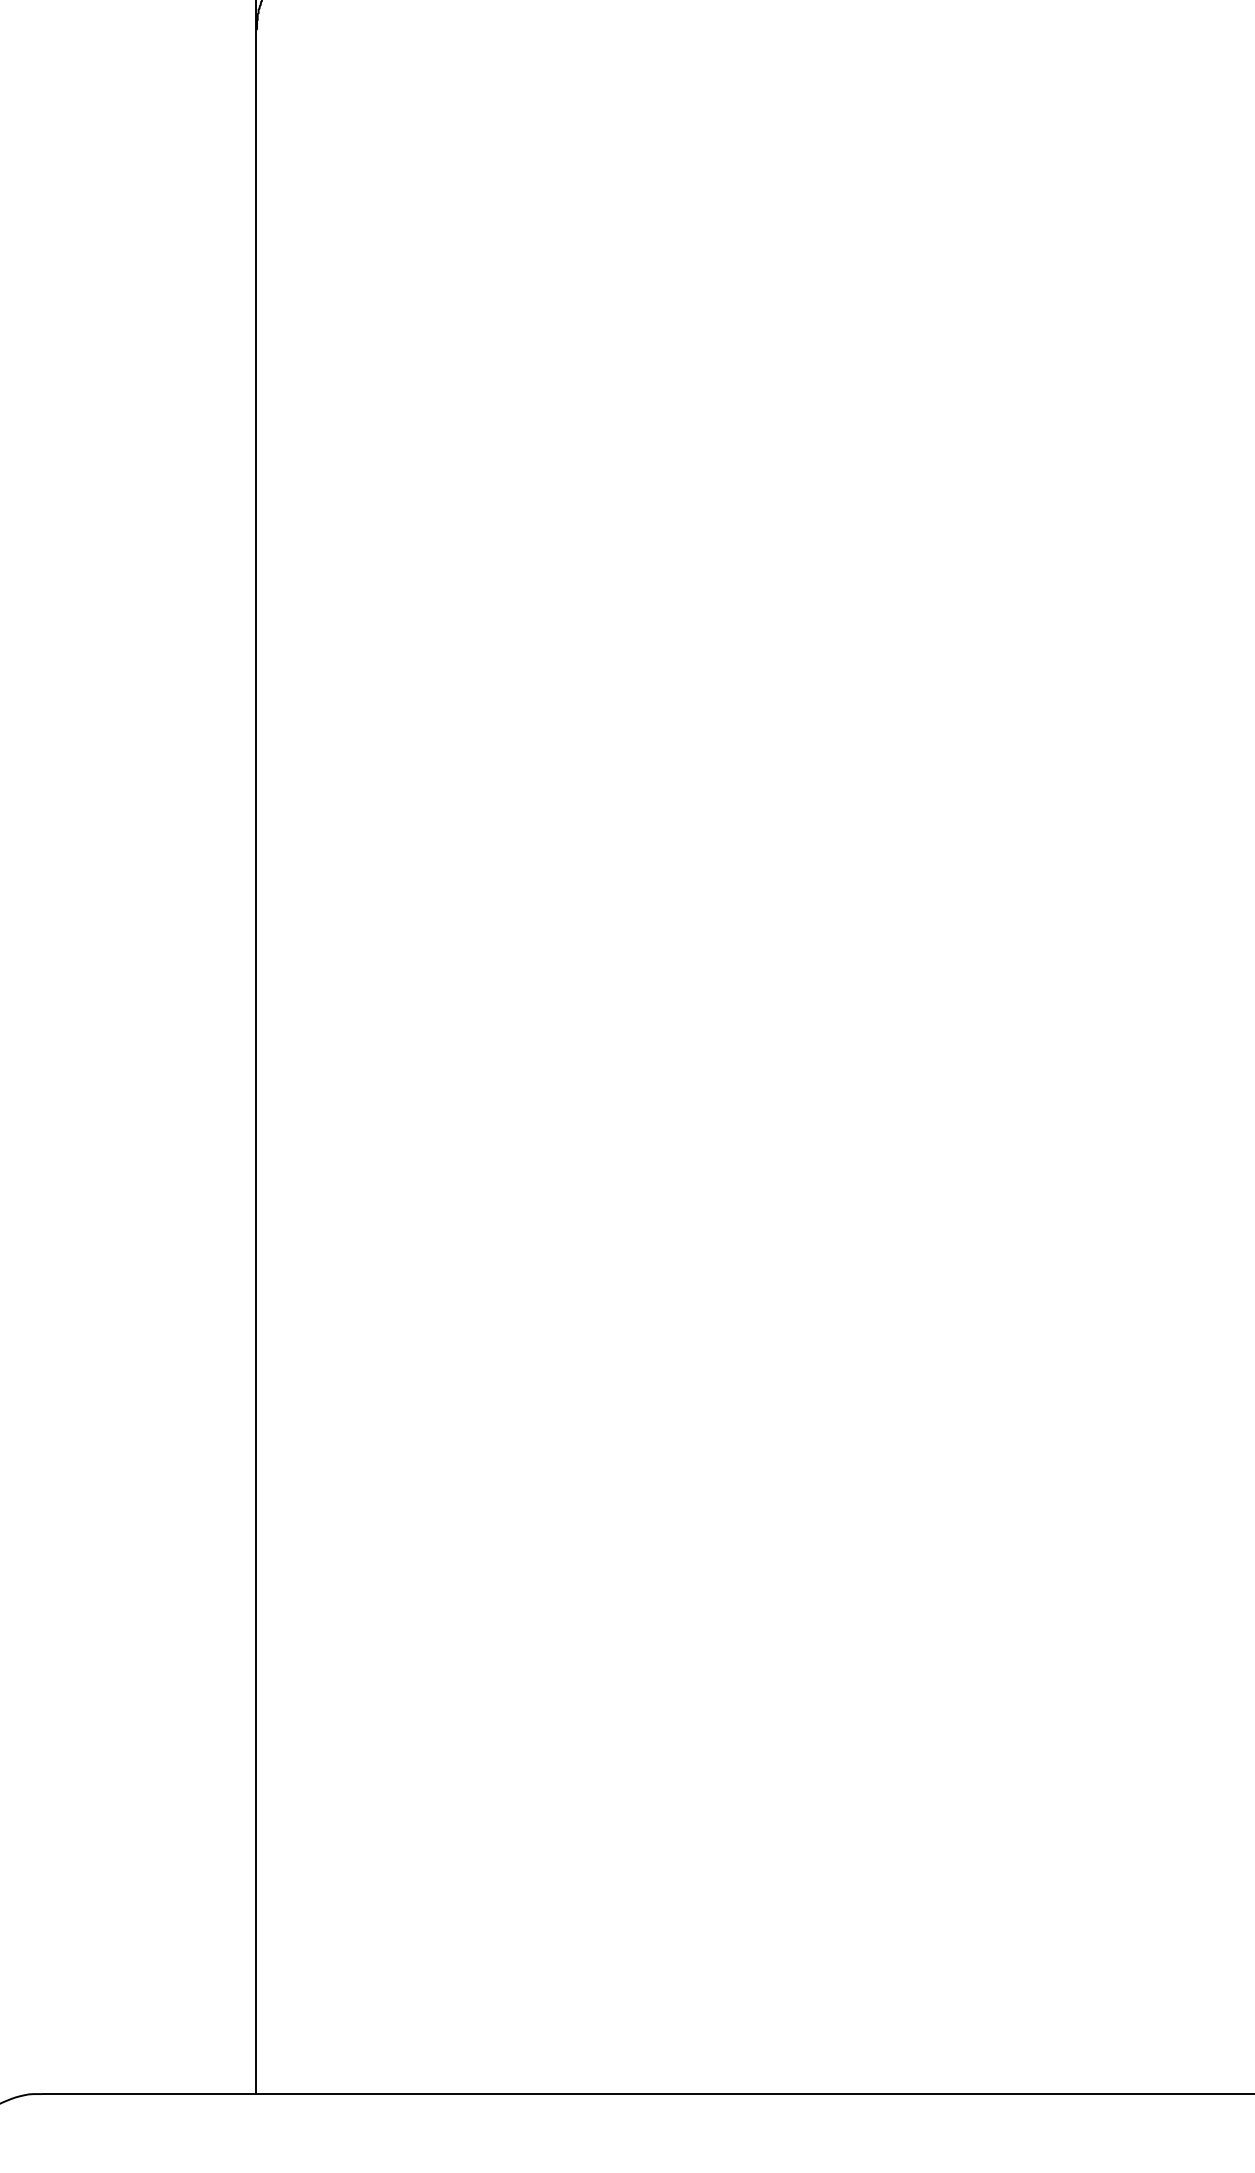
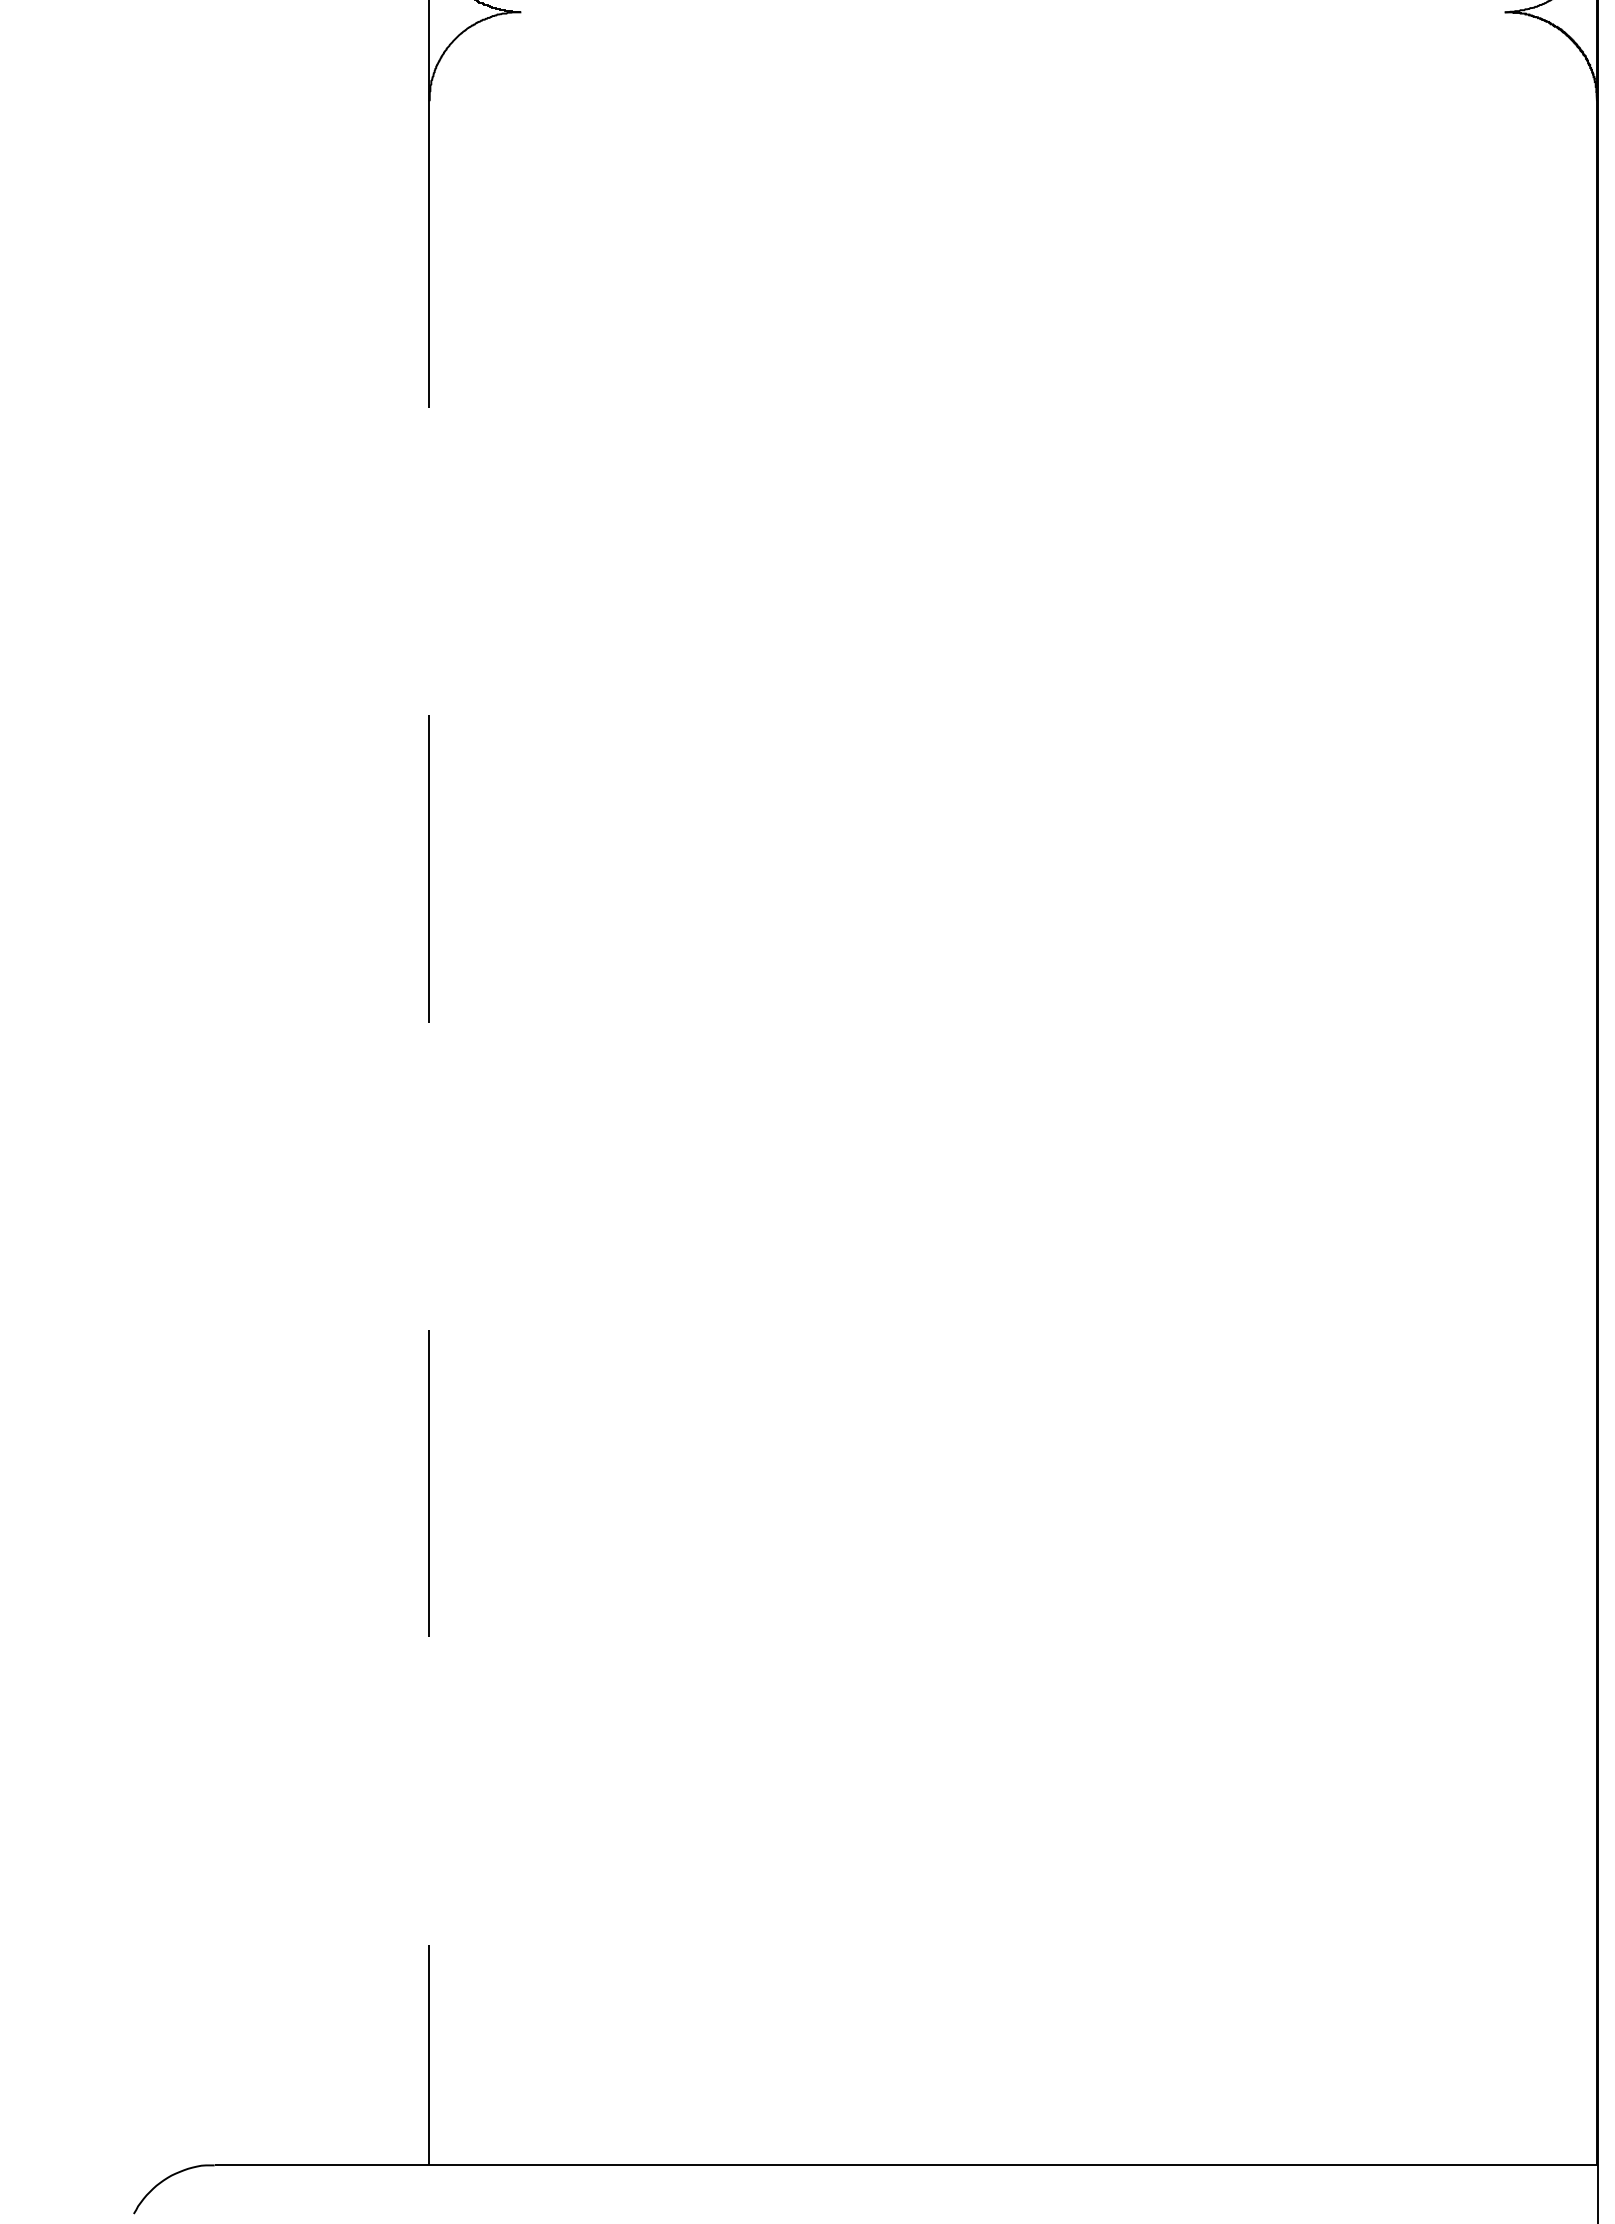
line: (256, 1062) -> (429, 1133), solid -> dashed

